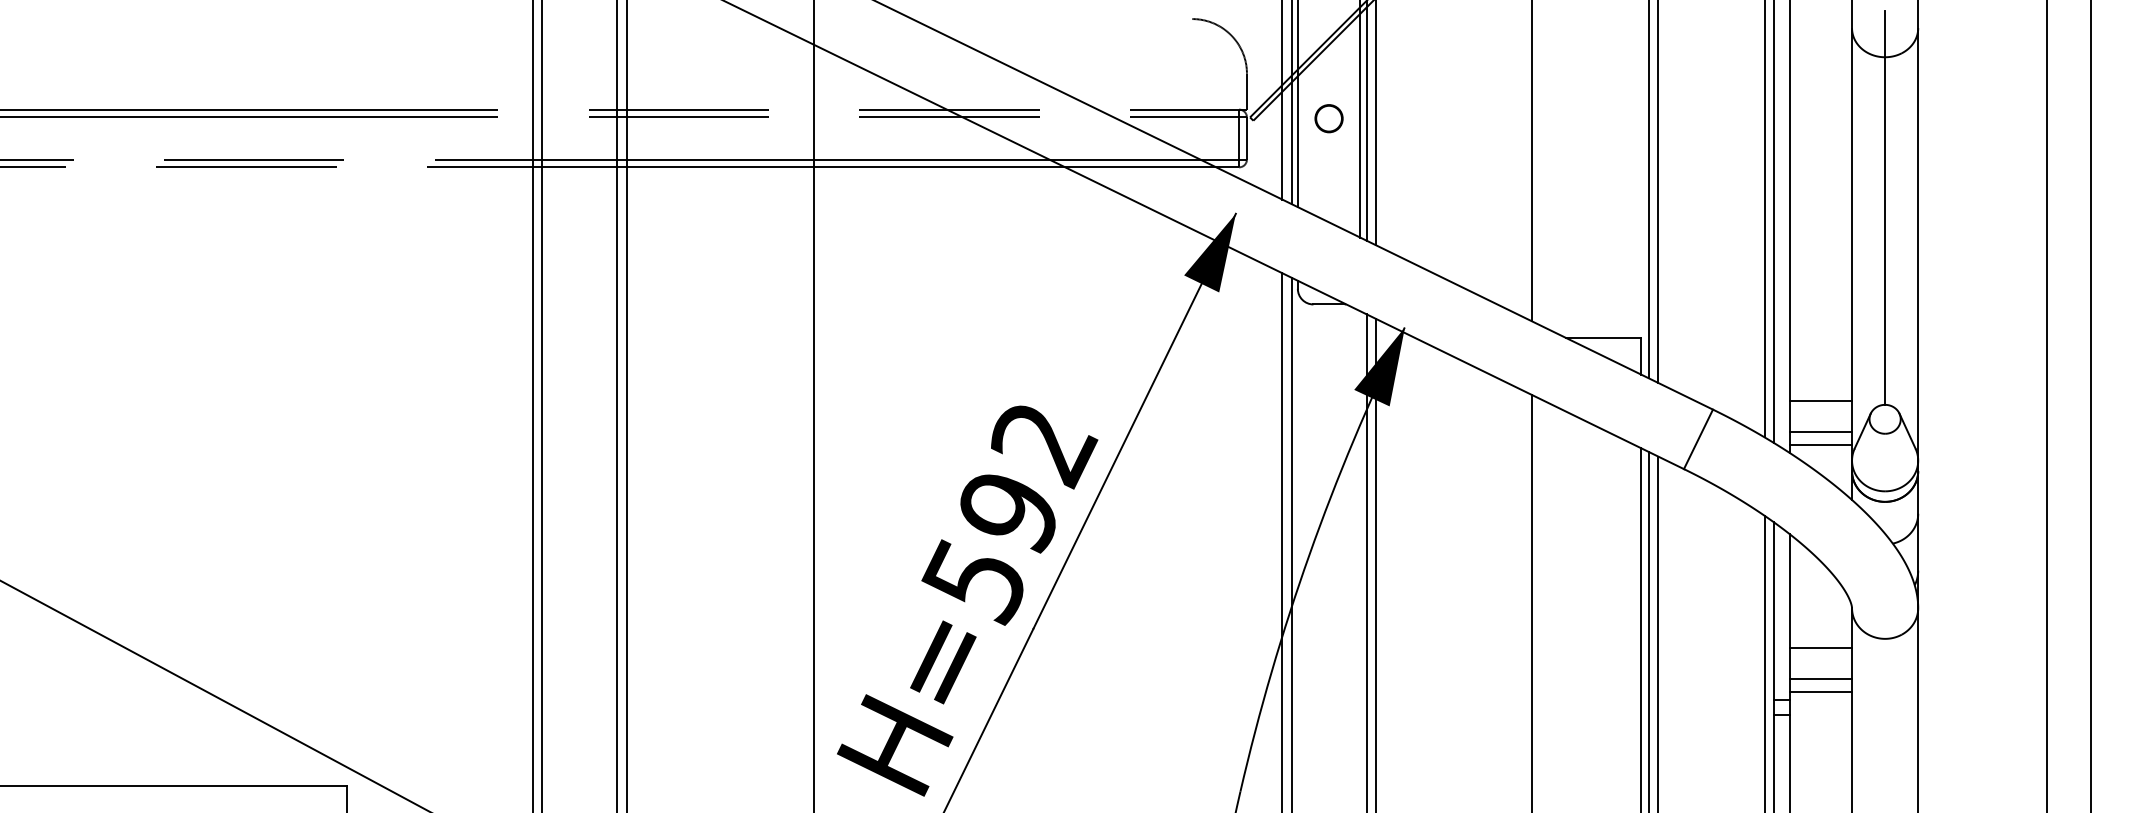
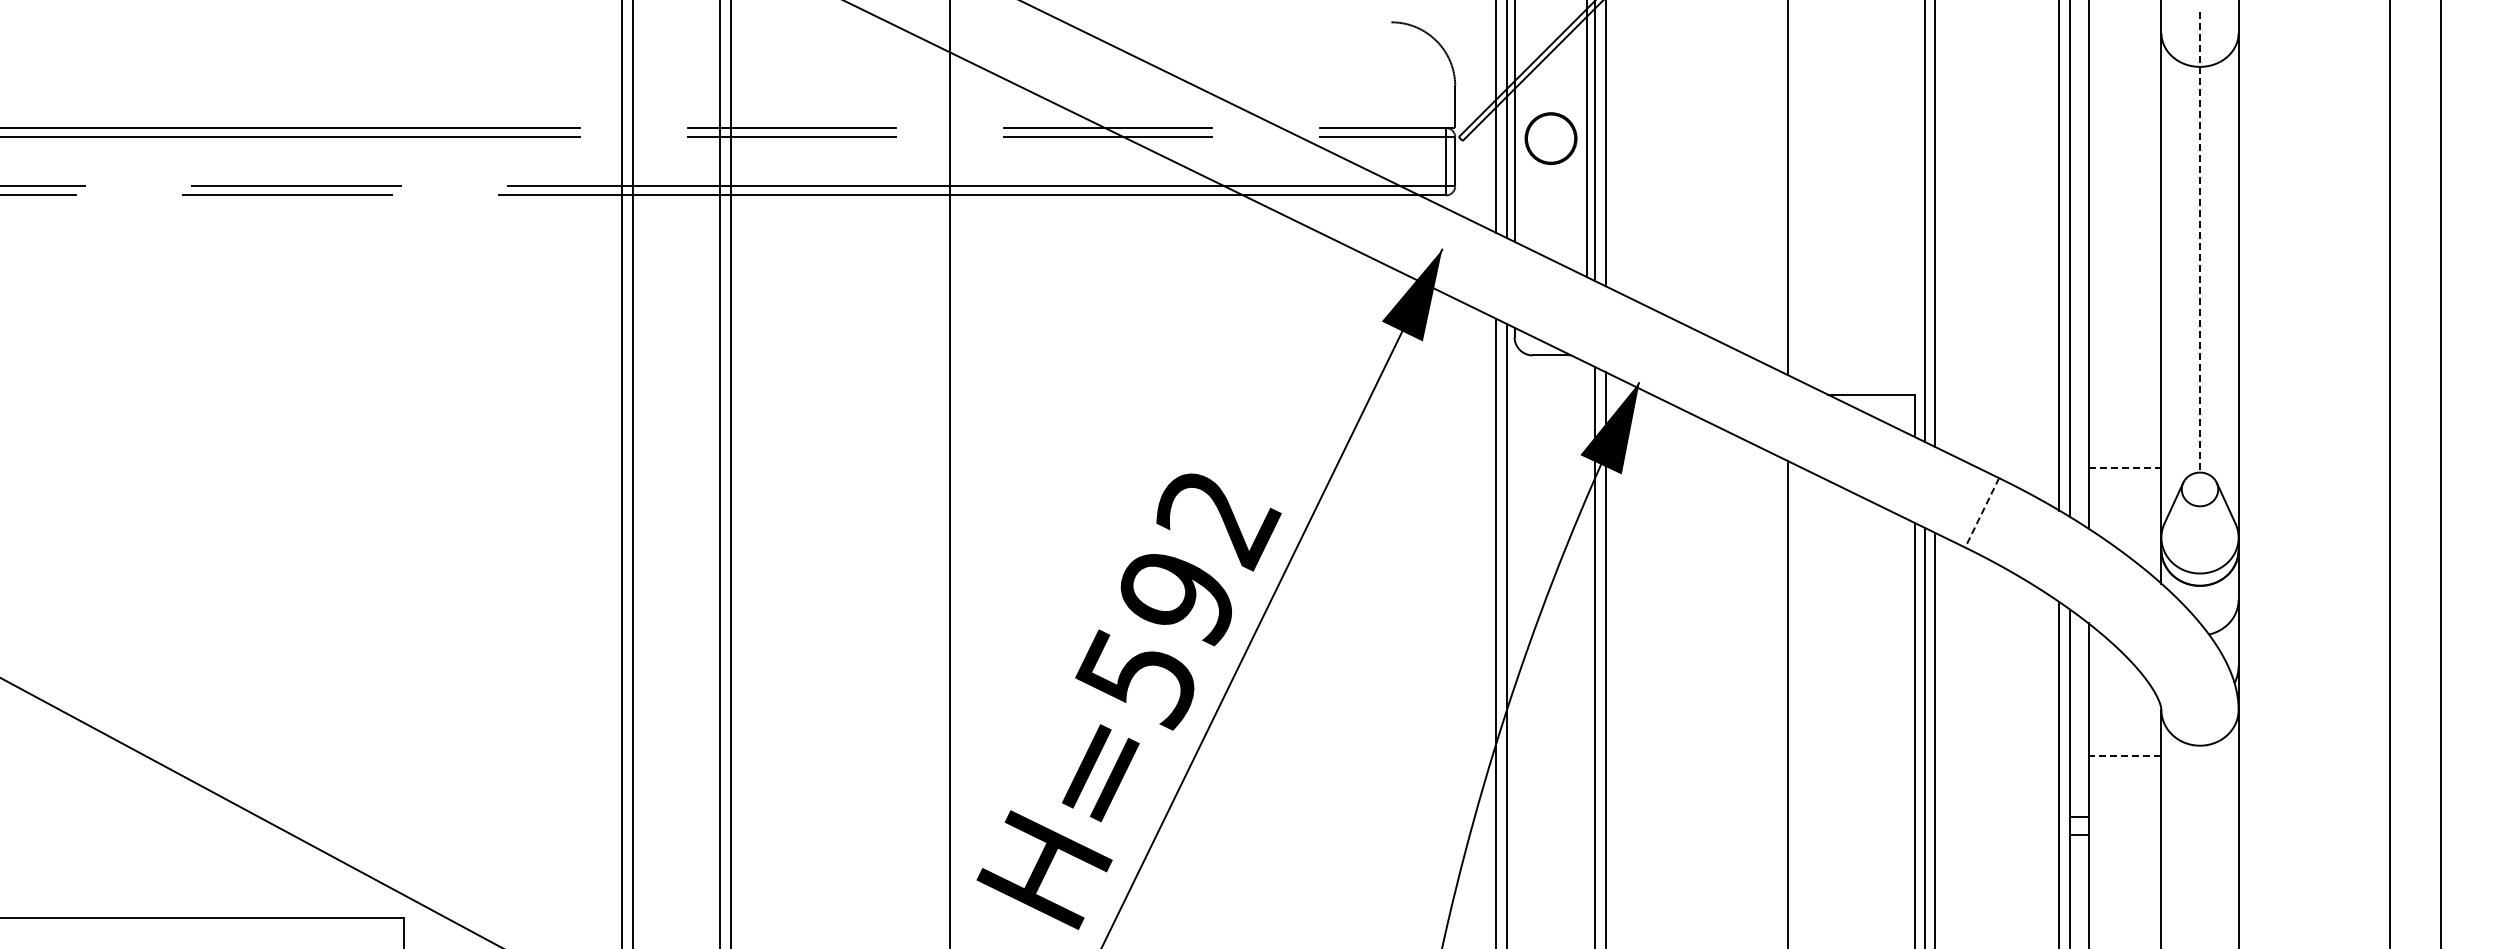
part: (1328, 118) -> (1550, 138), size x1.6
line: (1885, 207) -> (2200, 242), solid -> dashed
line: (1821, 400) -> (2125, 467), solid -> dashed
line: (1820, 432) -> (2124, 504), removed
line: (1698, 439) -> (1982, 512), solid -> dashed
line: (1820, 445) -> (2124, 519), removed
line: (1820, 647) -> (2124, 755), solid -> dashed
line: (1820, 678) -> (2124, 792), removed
line: (1820, 692) -> (2124, 808), removed

